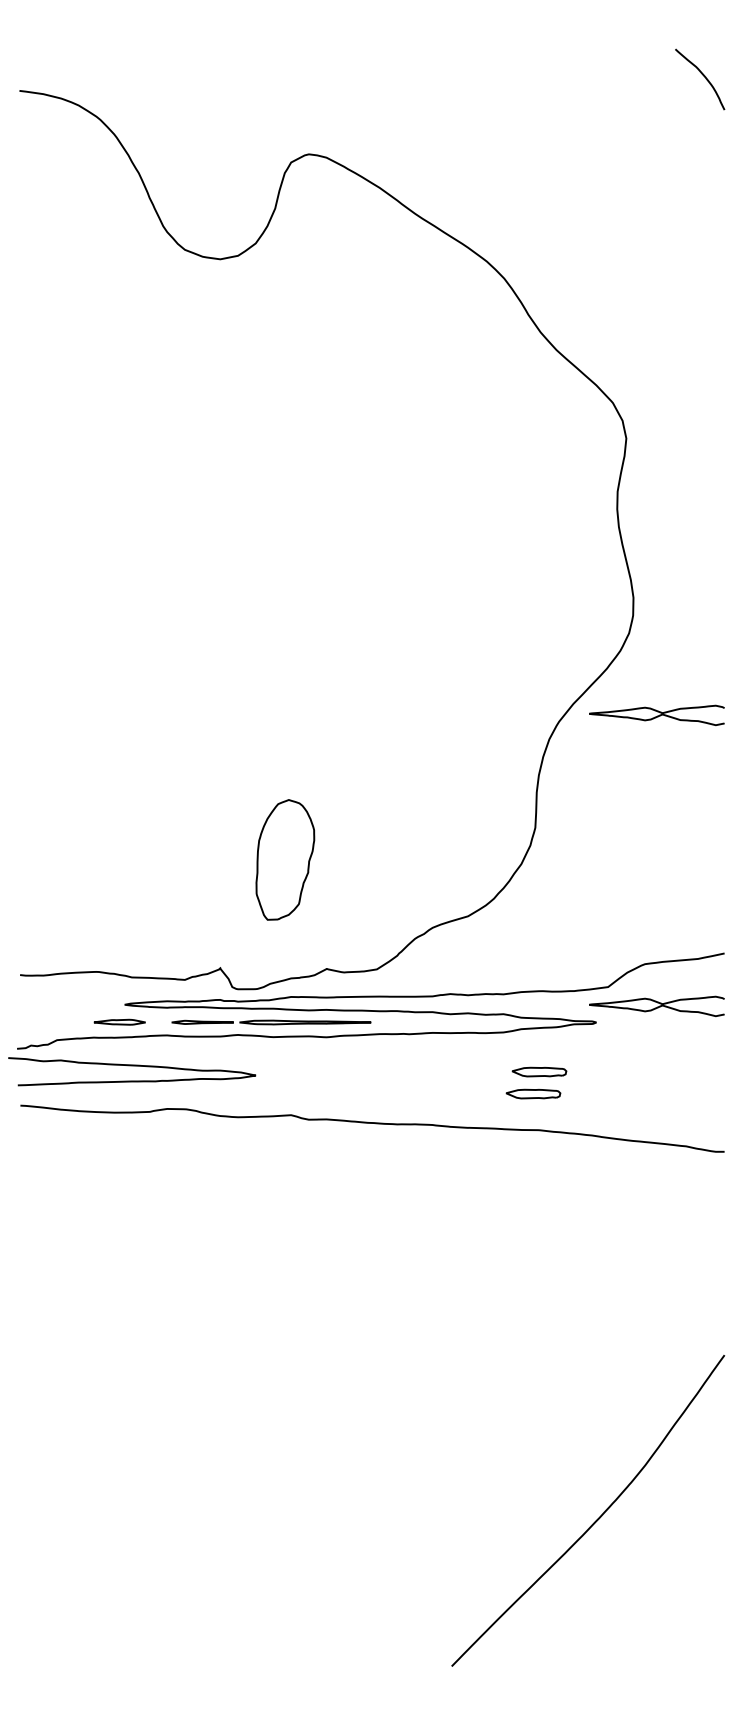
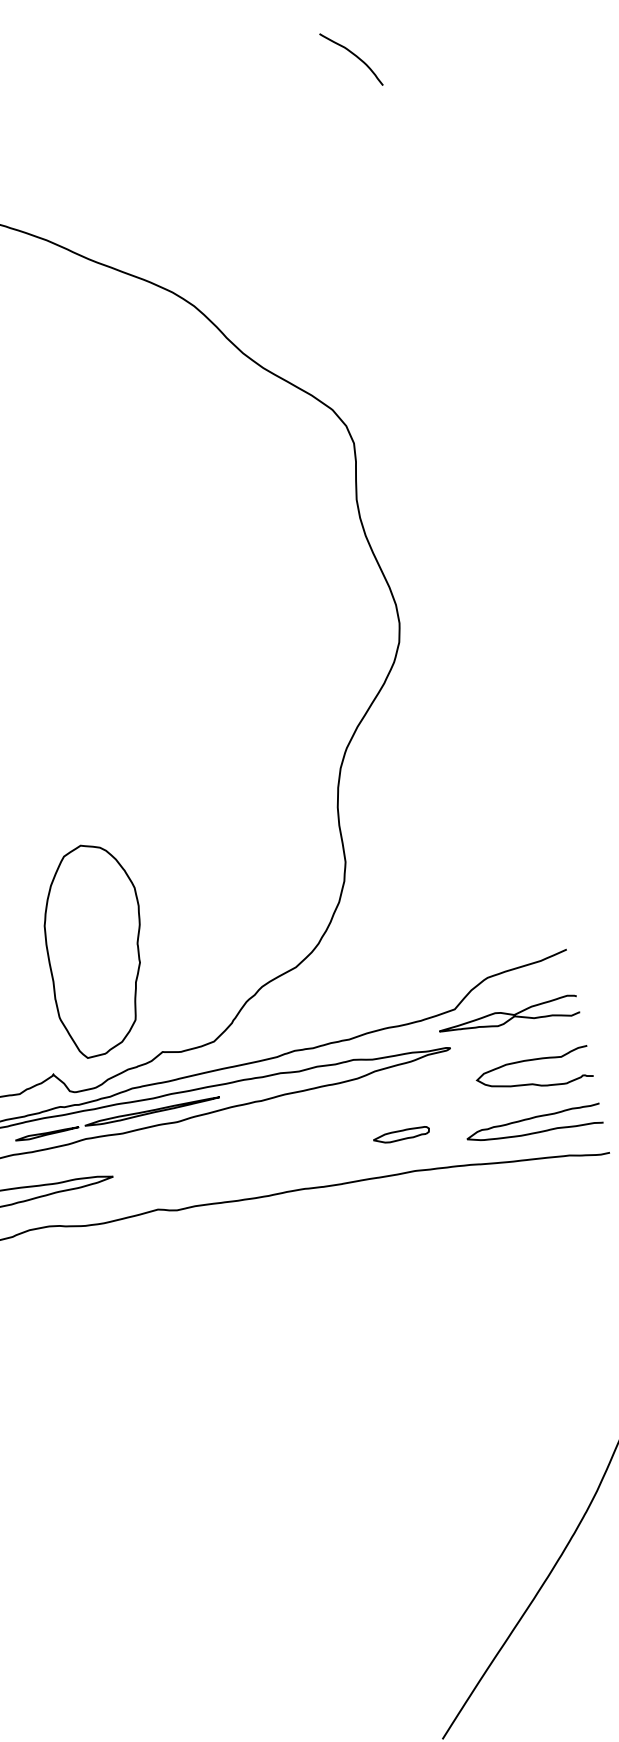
curve: (657, 715) -> (446, 720), removed
part: (285, 859) -> (96, 948), size x1.67
part: (539, 1071) -> (402, 1110), removed
curve: (666, 1071) -> (532, 1083), added
curve: (658, 1117) -> (534, 1131), added

